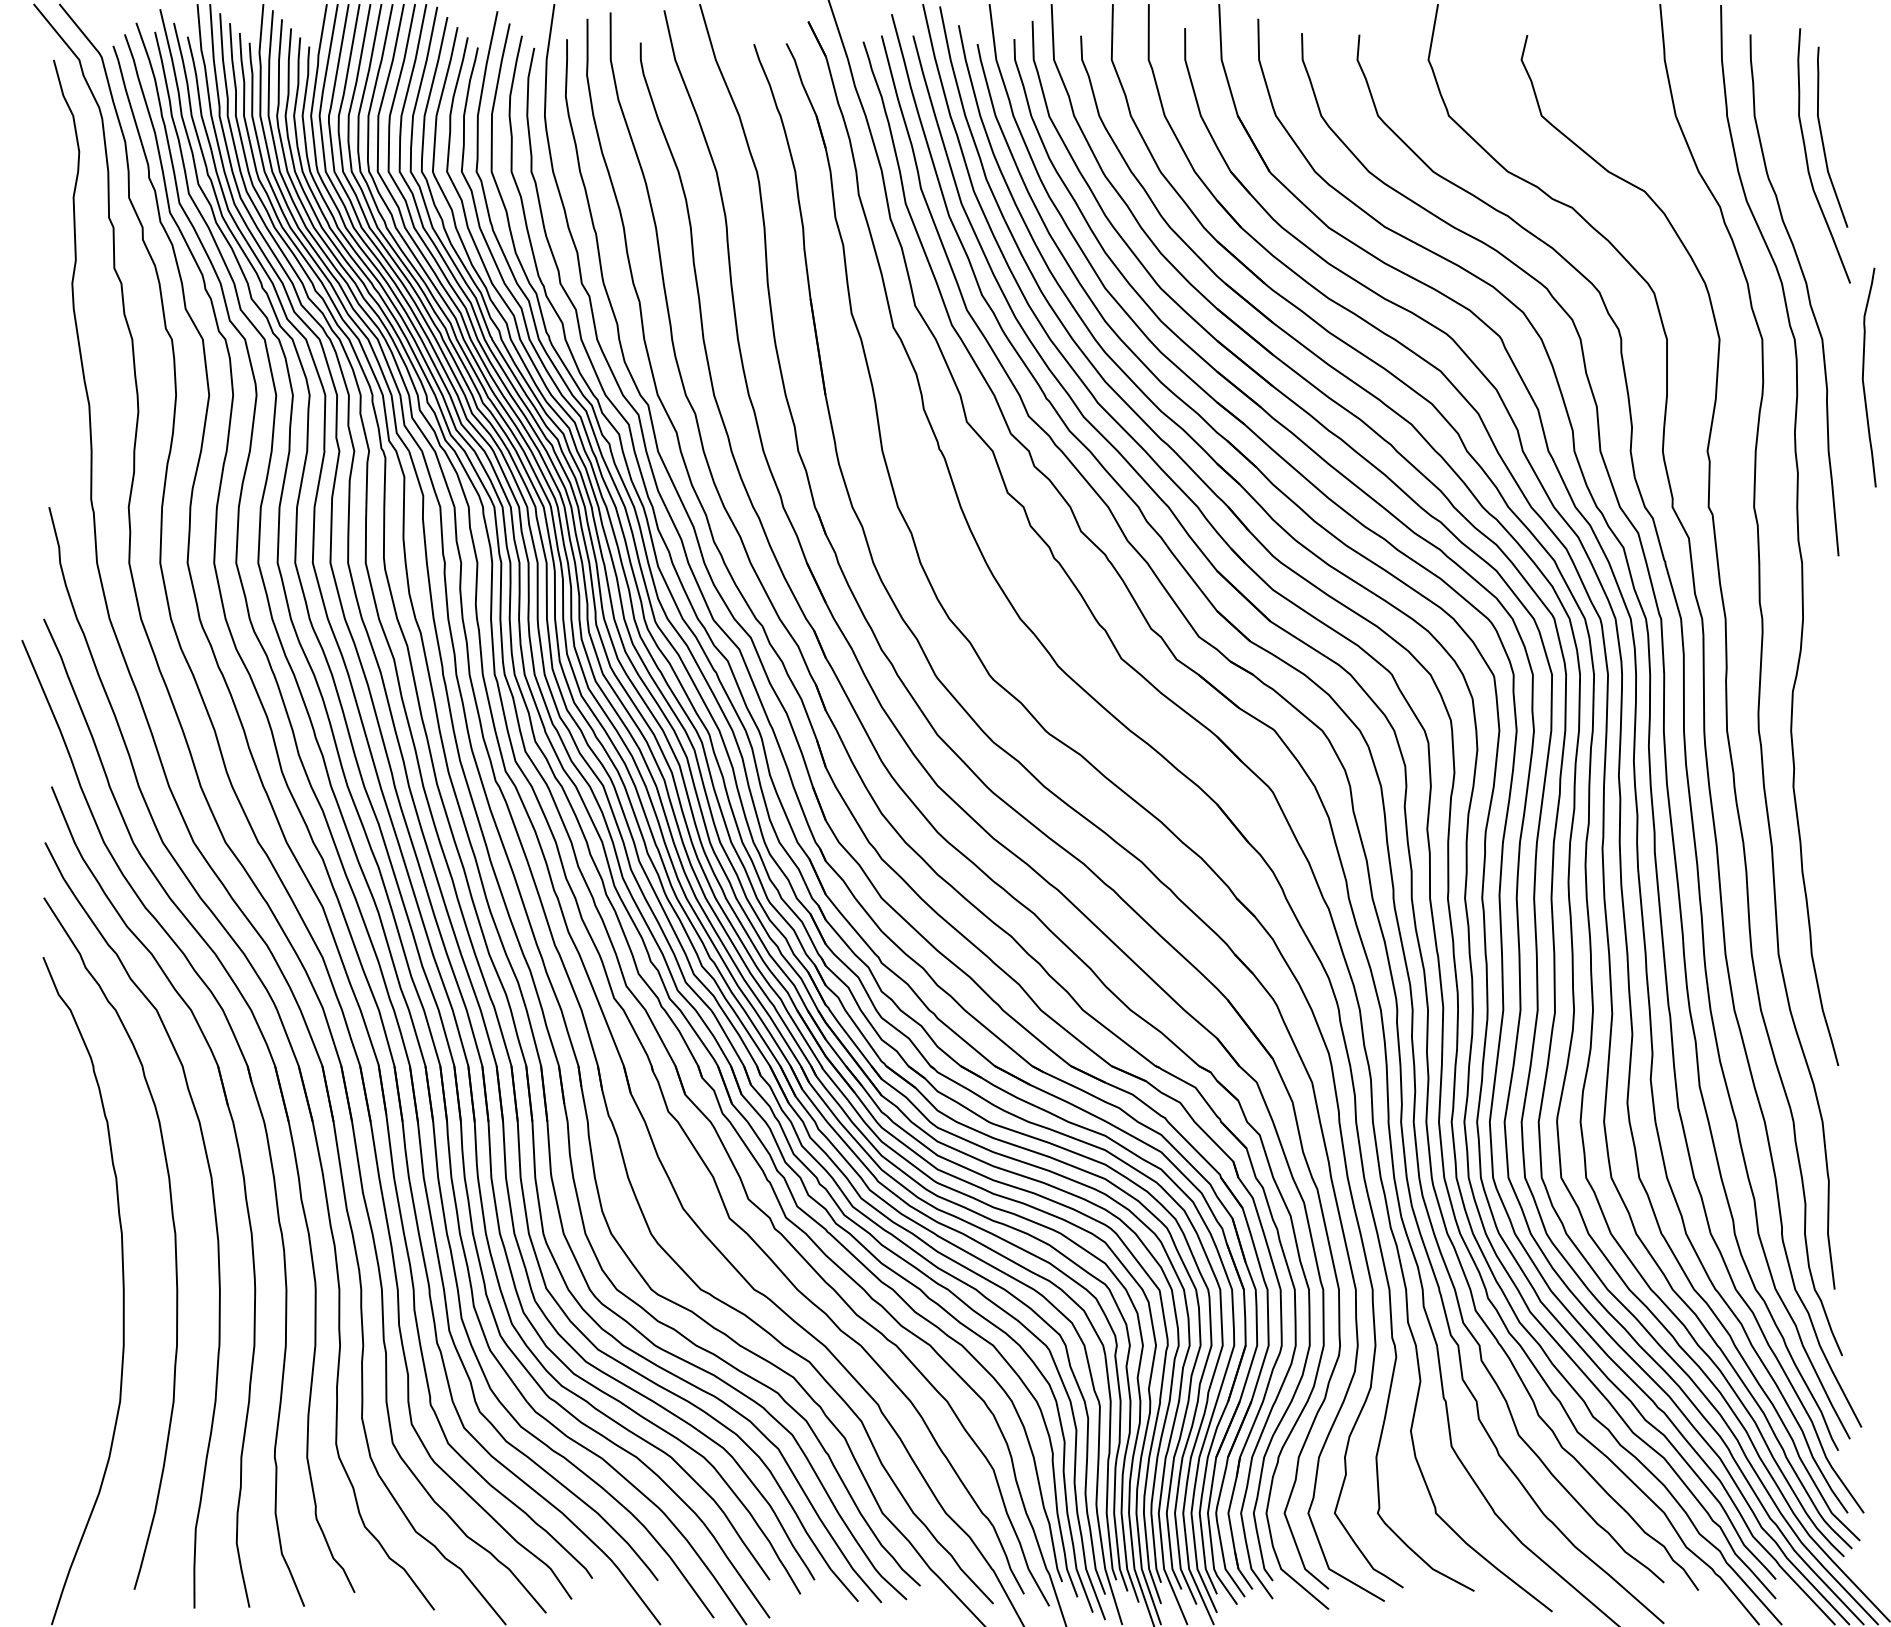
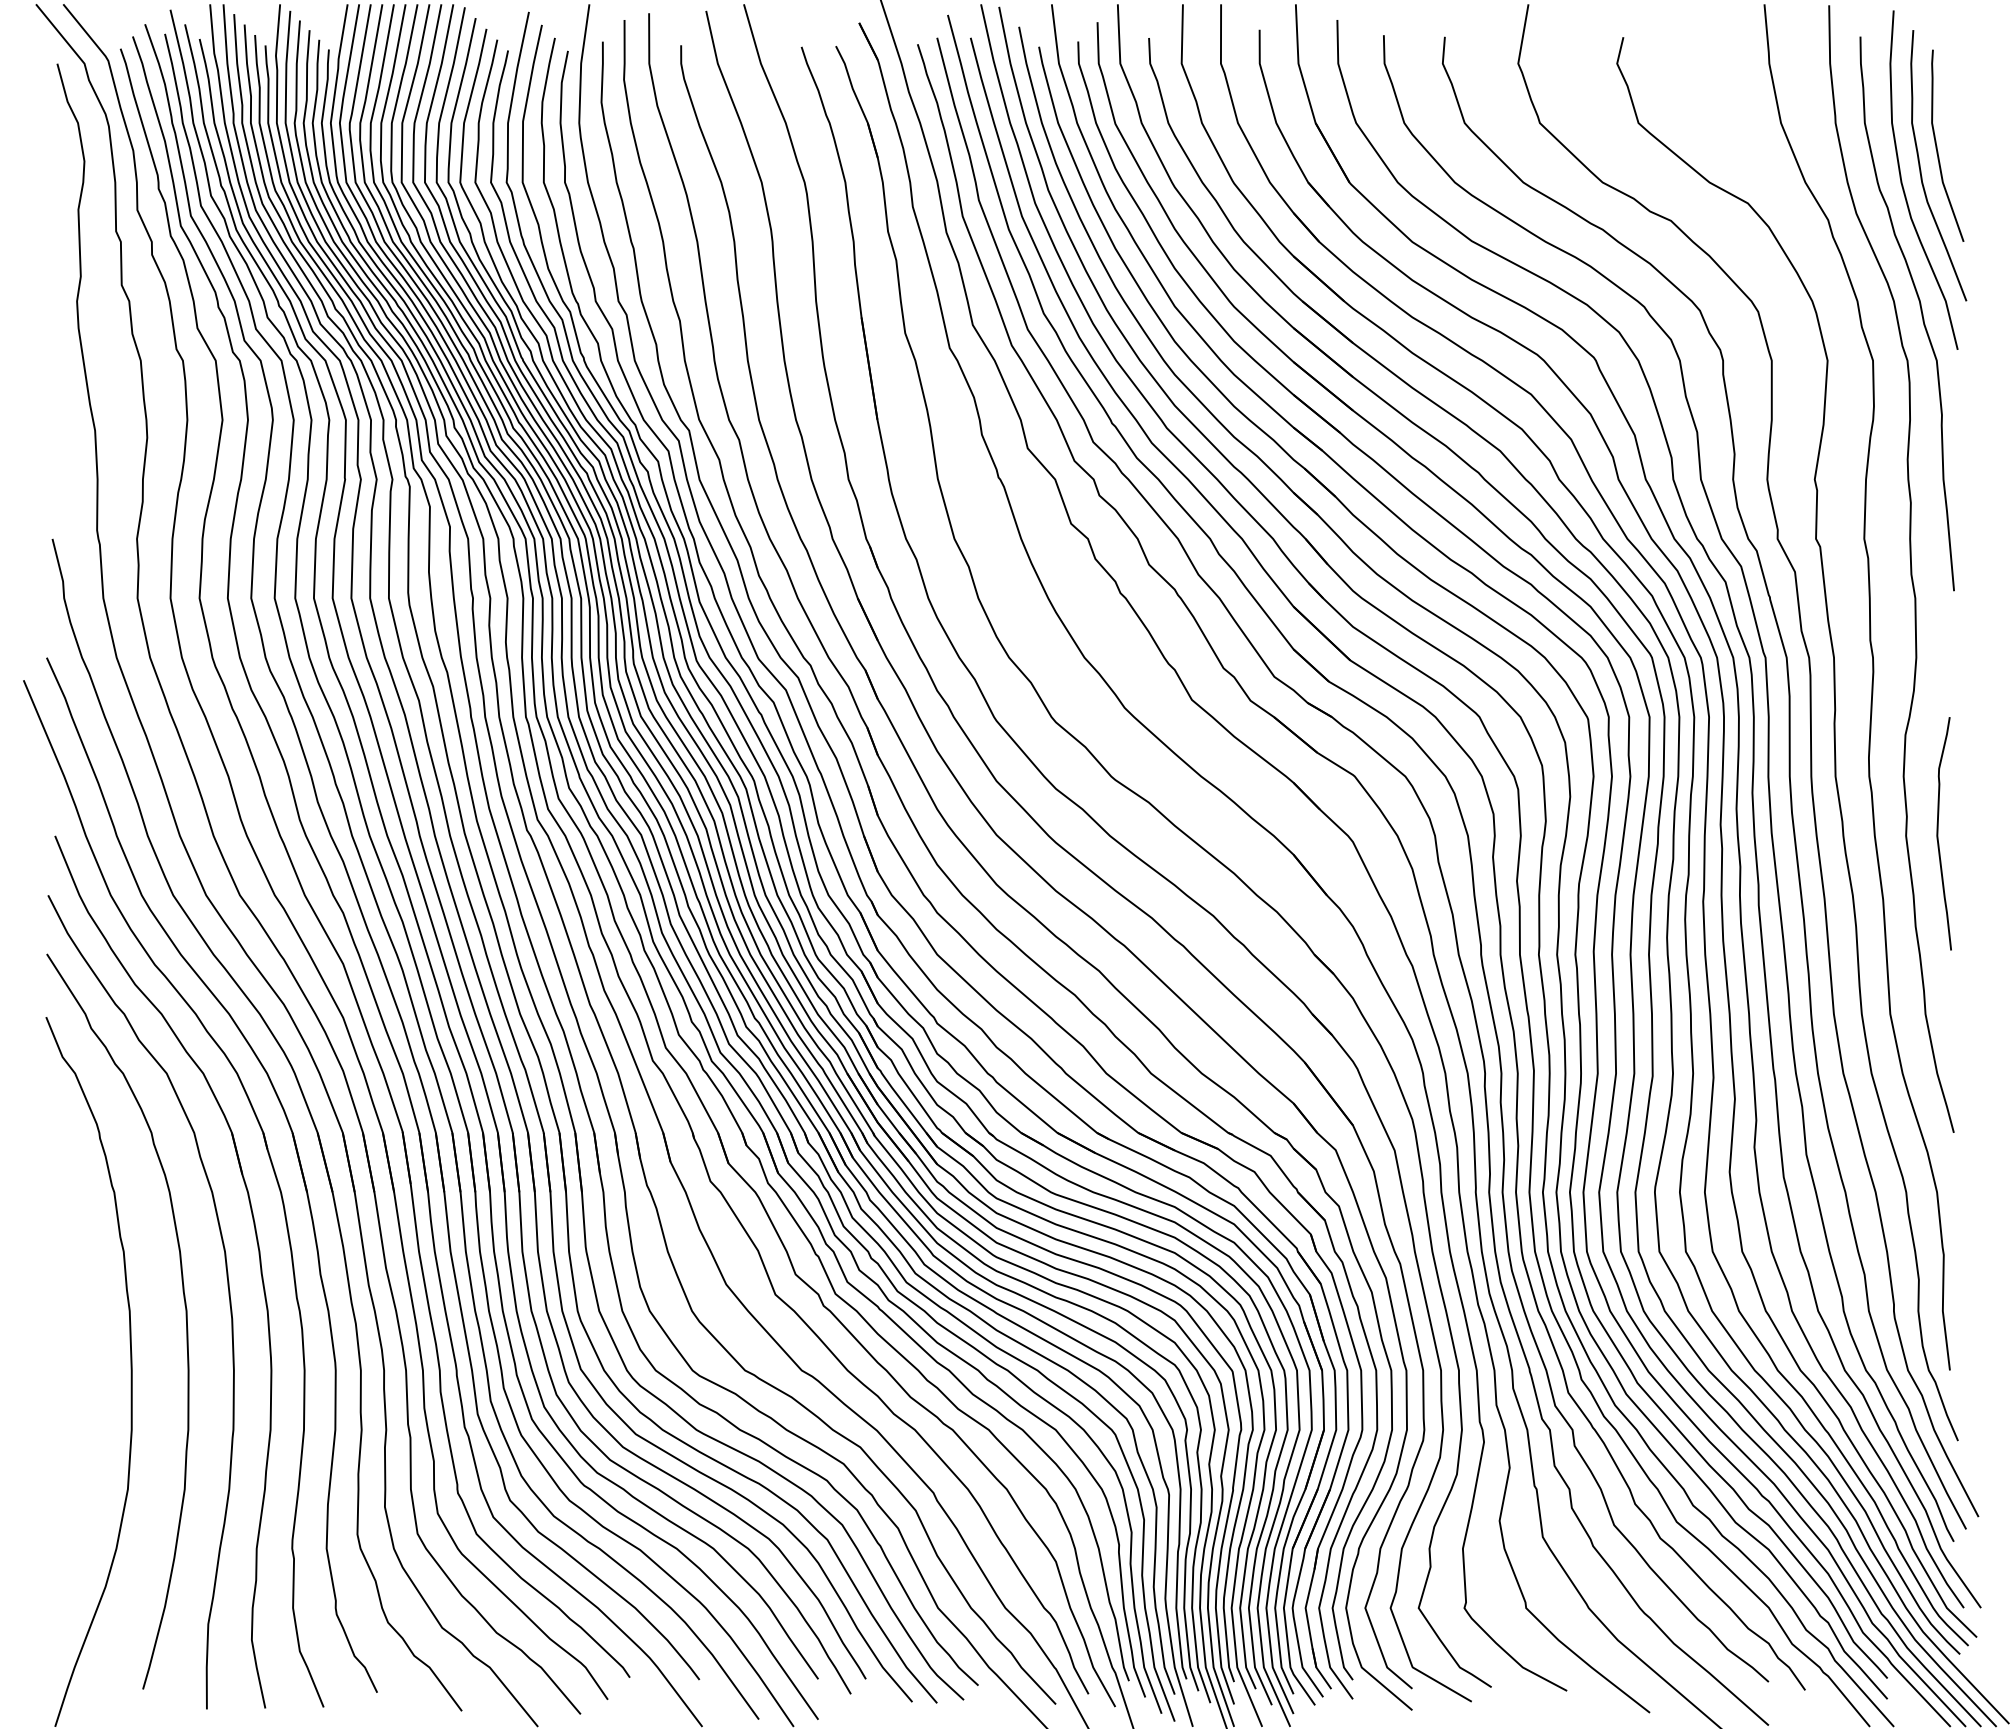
curve: (1790, 172) -> (1902, 183), added
curve: (1863, 377) -> (1938, 833), moved

